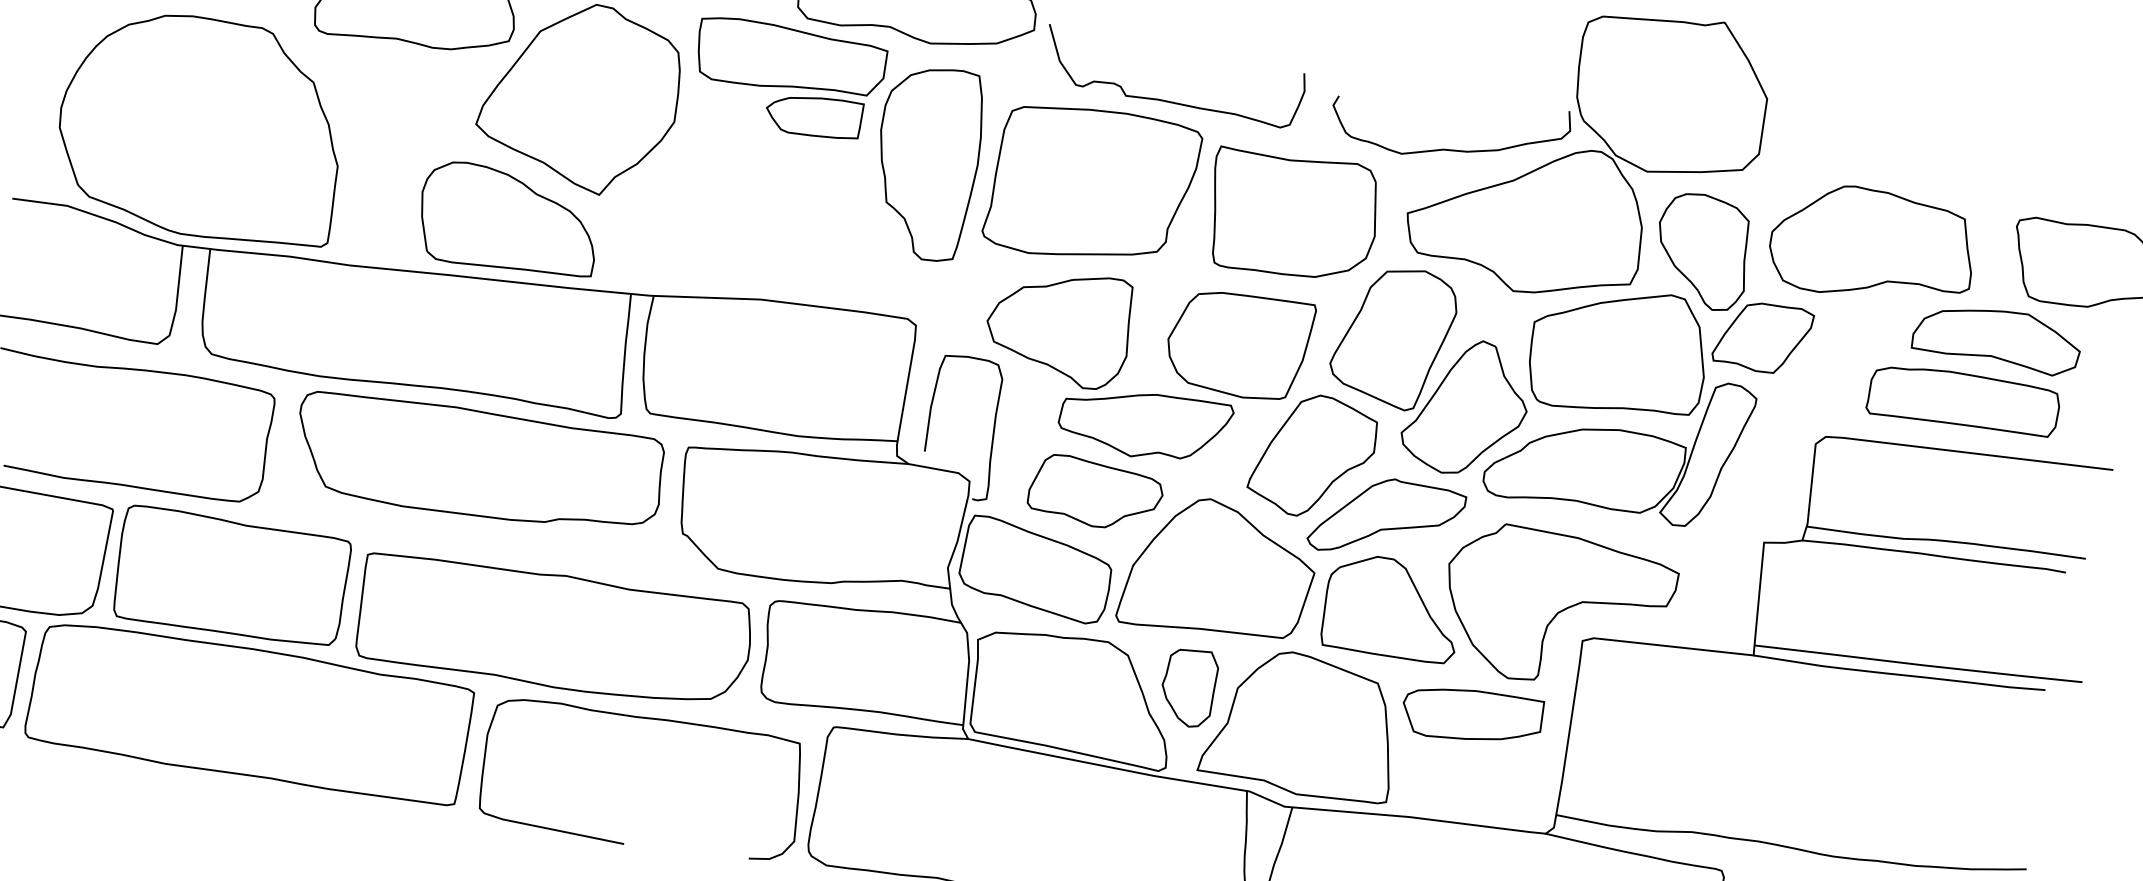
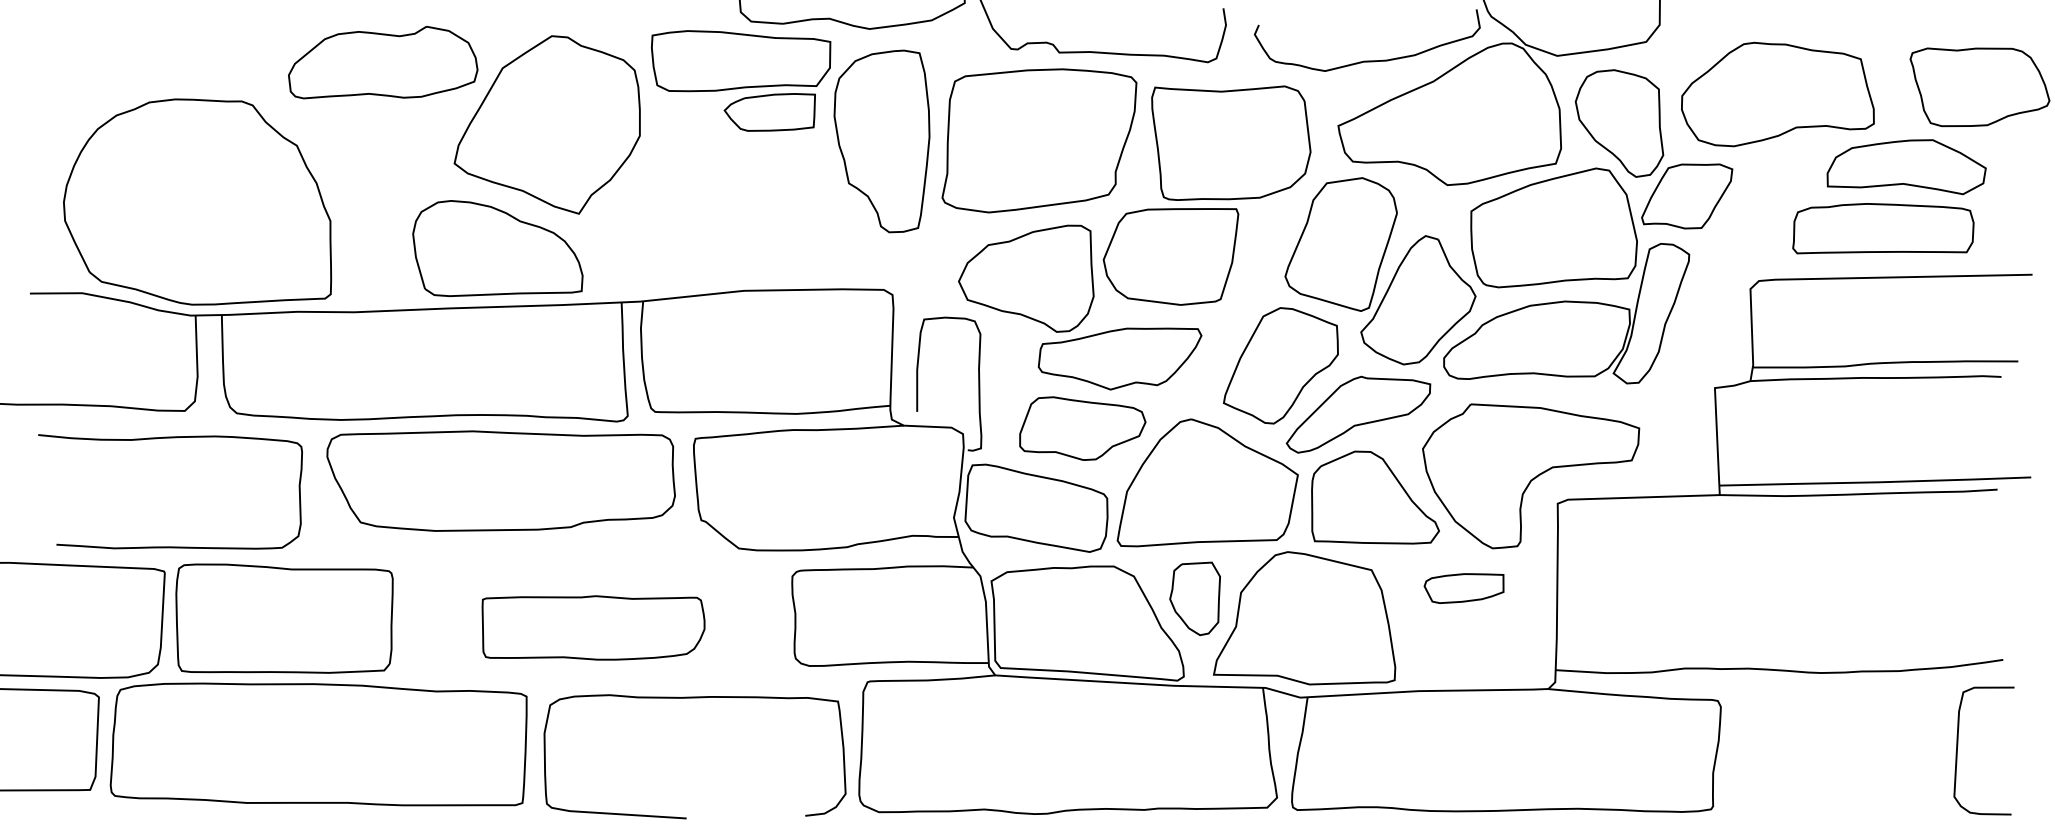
part: (1238, 345) -> (1170, 256), moved
part: (554, 630) -> (593, 627), size x0.6
part: (1471, 716) -> (1463, 588), size x0.6

